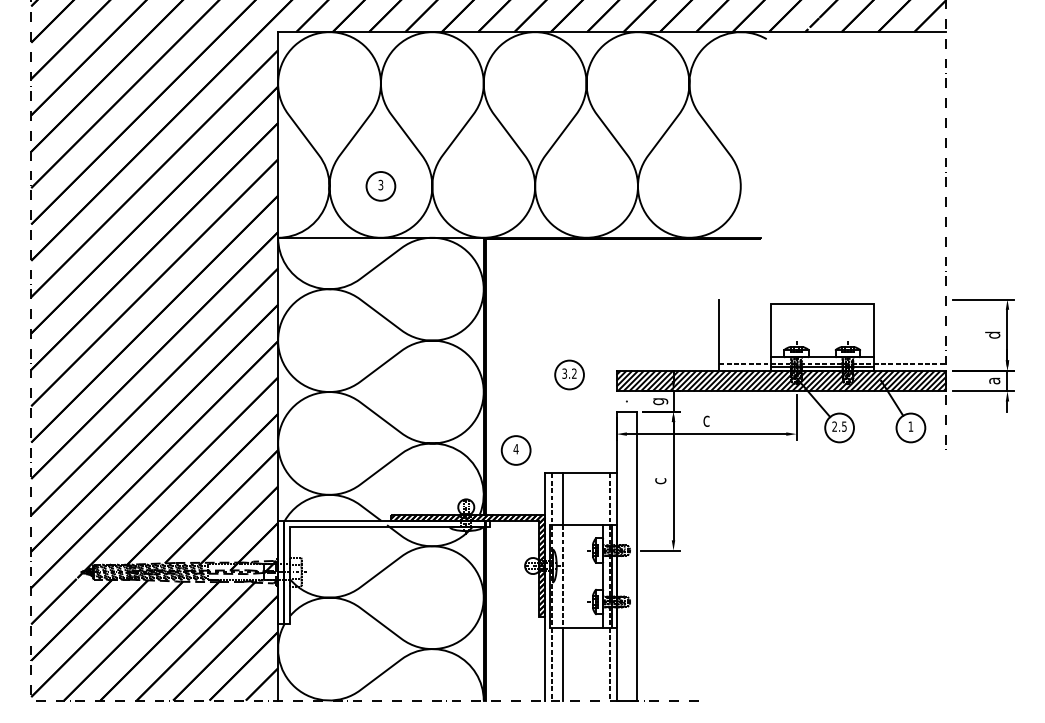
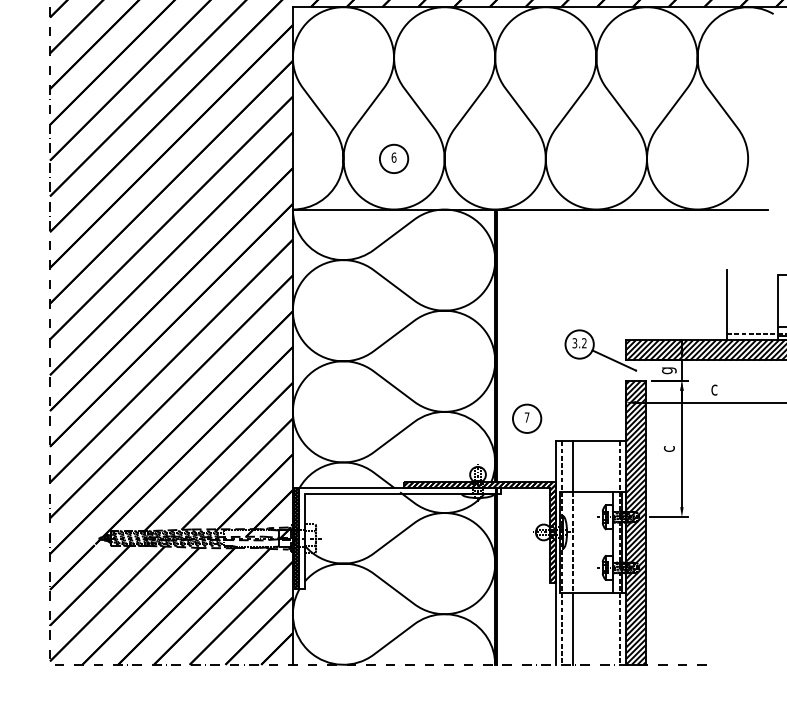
text: (380, 184) -> (393, 157), 3 -> 6
line: (604, 391) -> (614, 360), added
text: (515, 449) -> (526, 417), 4 -> 7
hatch: (626, 555) -> (635, 522), added
hatch: (281, 571) -> (296, 537), added

